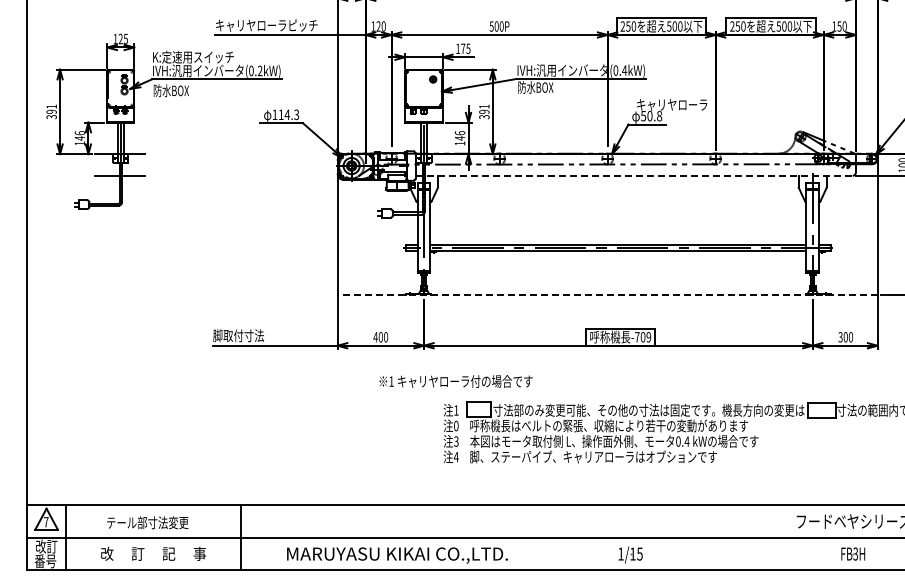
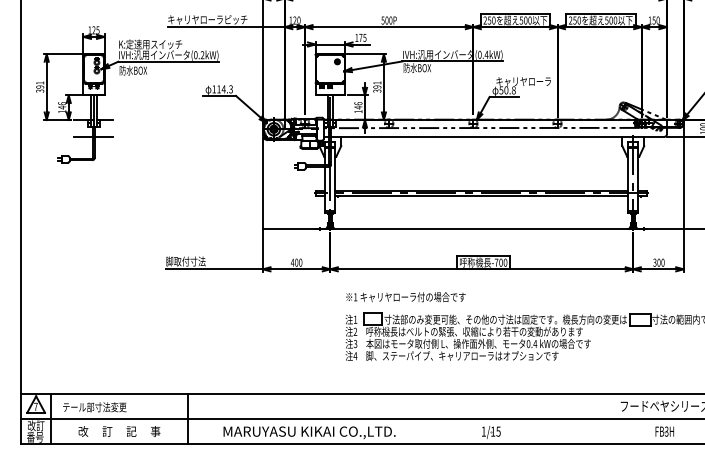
line: (634, 175) -> (494, 136), dashed -> solid
line: (607, 294) -> (473, 229), dashed -> solid
text: (648, 337) -> (505, 262), -709 -> -700
text: (455, 381) -> (405, 297), moved
text: (456, 425) -> (355, 331), 0 -> 2
text: (147, 522) -> (94, 407), moved

